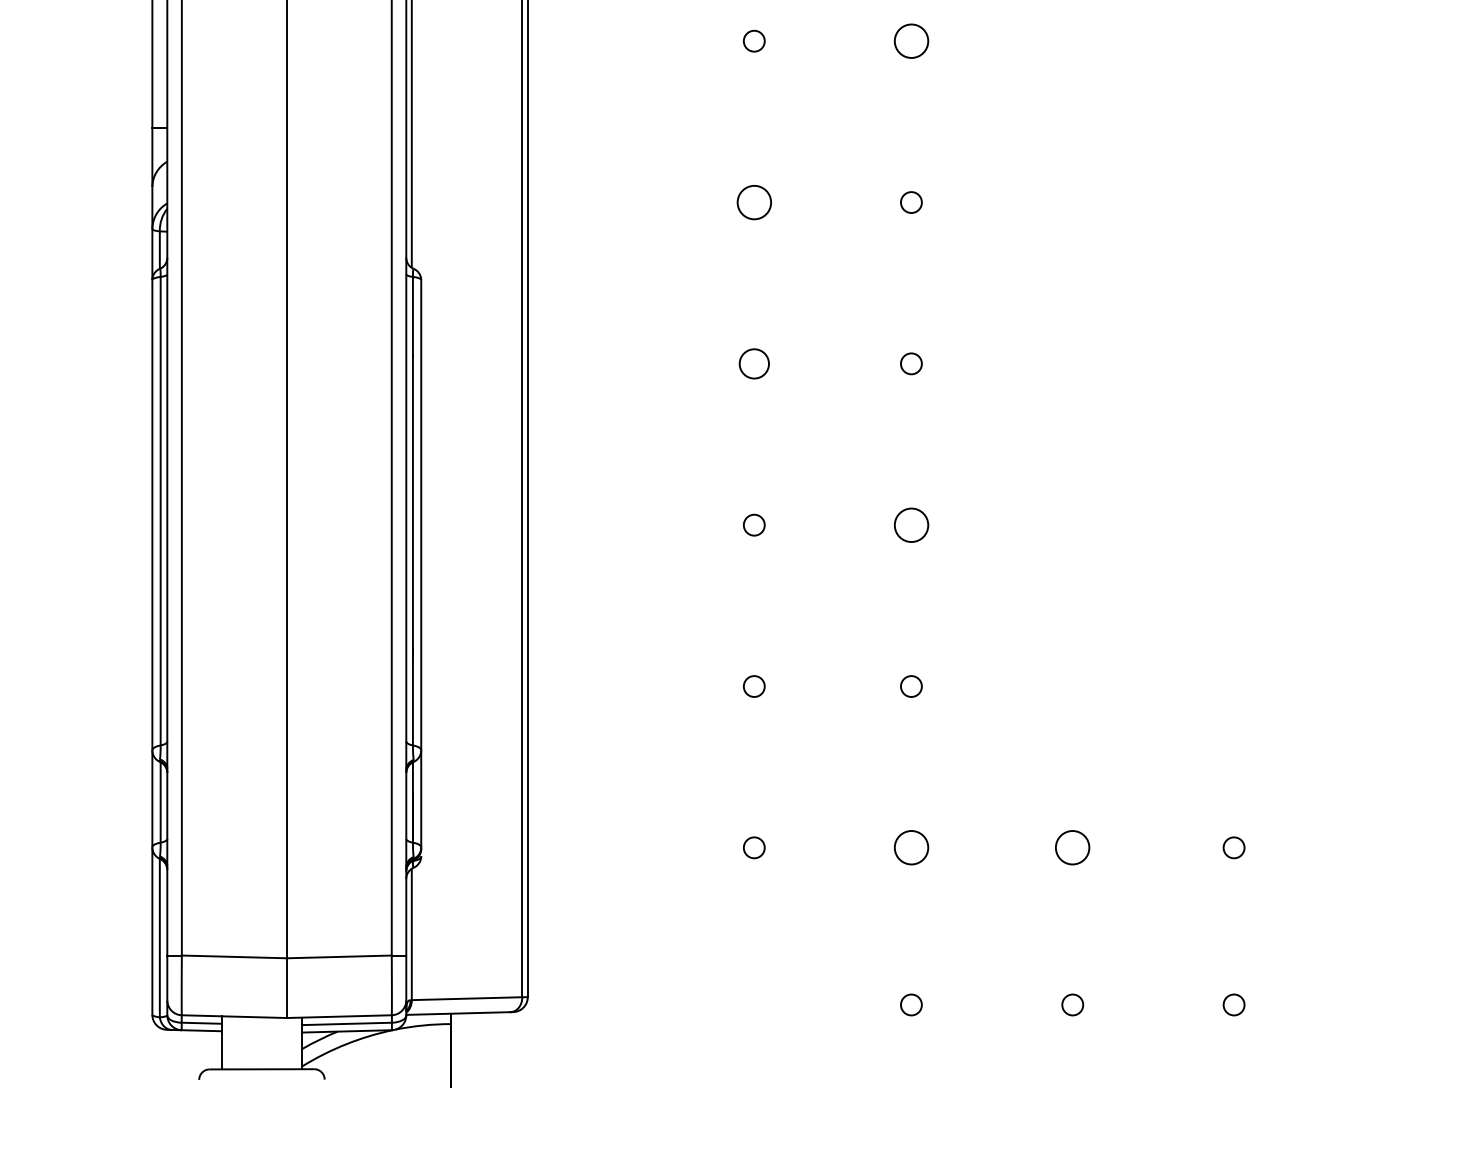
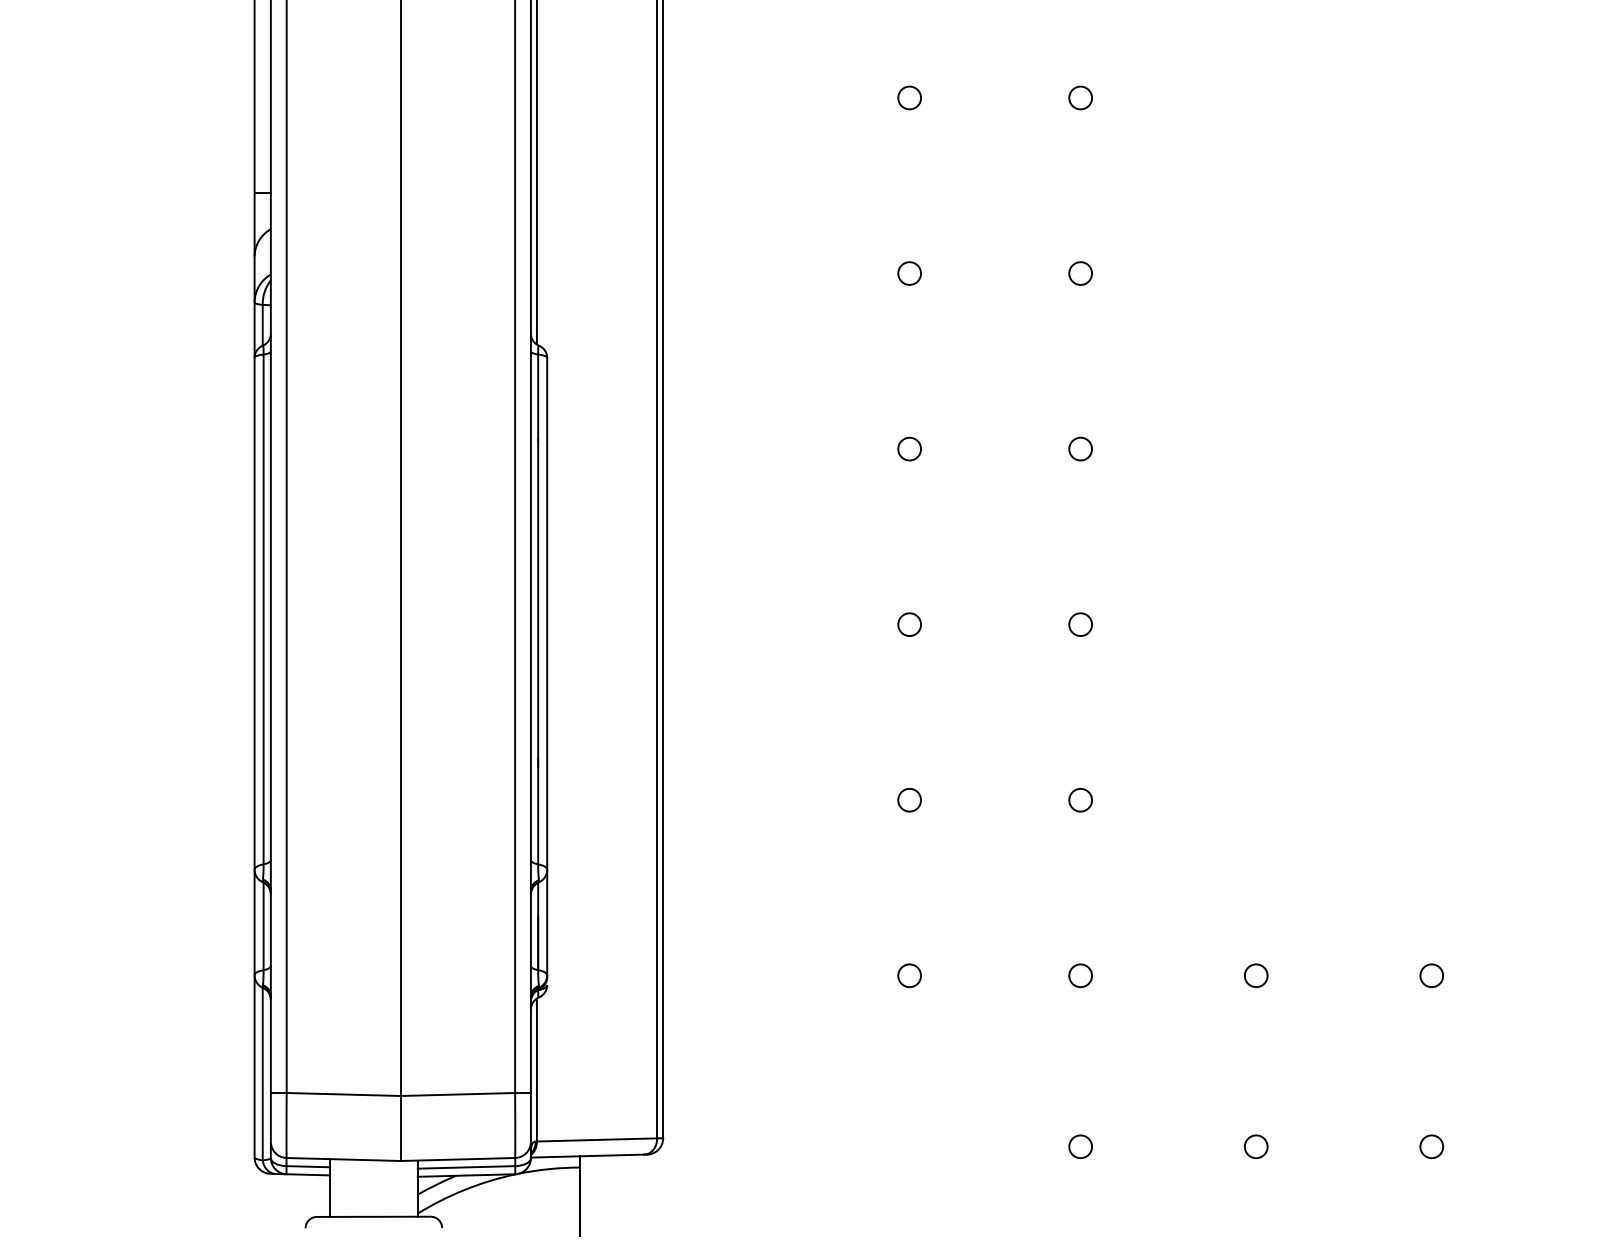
circle: (911, 40) -> (1080, 97), size x0.62
circle: (754, 202) -> (909, 273), size x0.62
circle: (754, 363) -> (909, 448), size x0.71
circle: (911, 525) -> (1080, 624), size x0.62
circle: (911, 847) -> (1080, 975), size x0.62
circle: (1073, 847) -> (1256, 975), size x0.62

